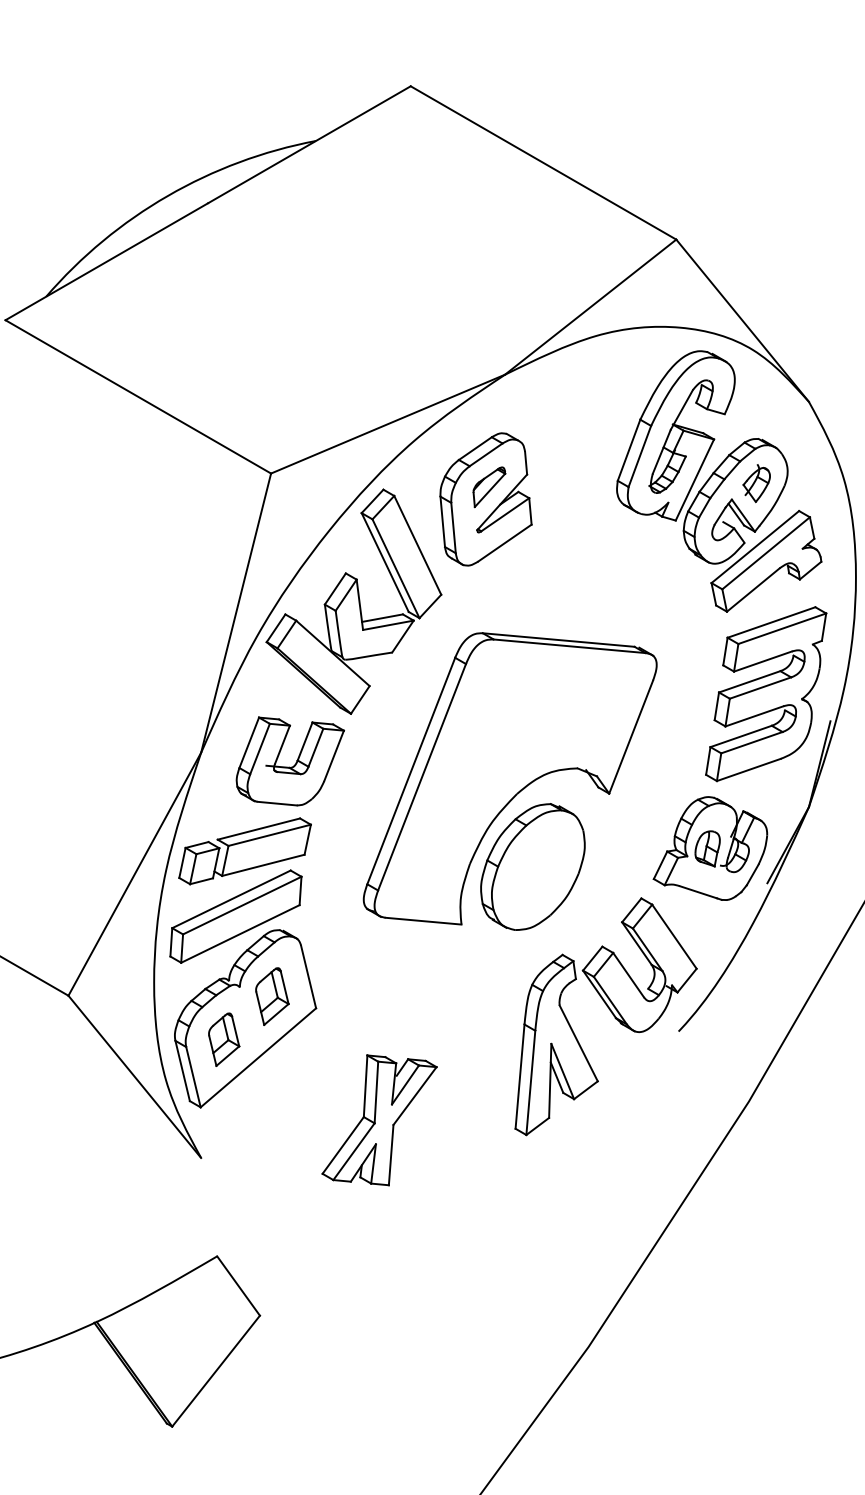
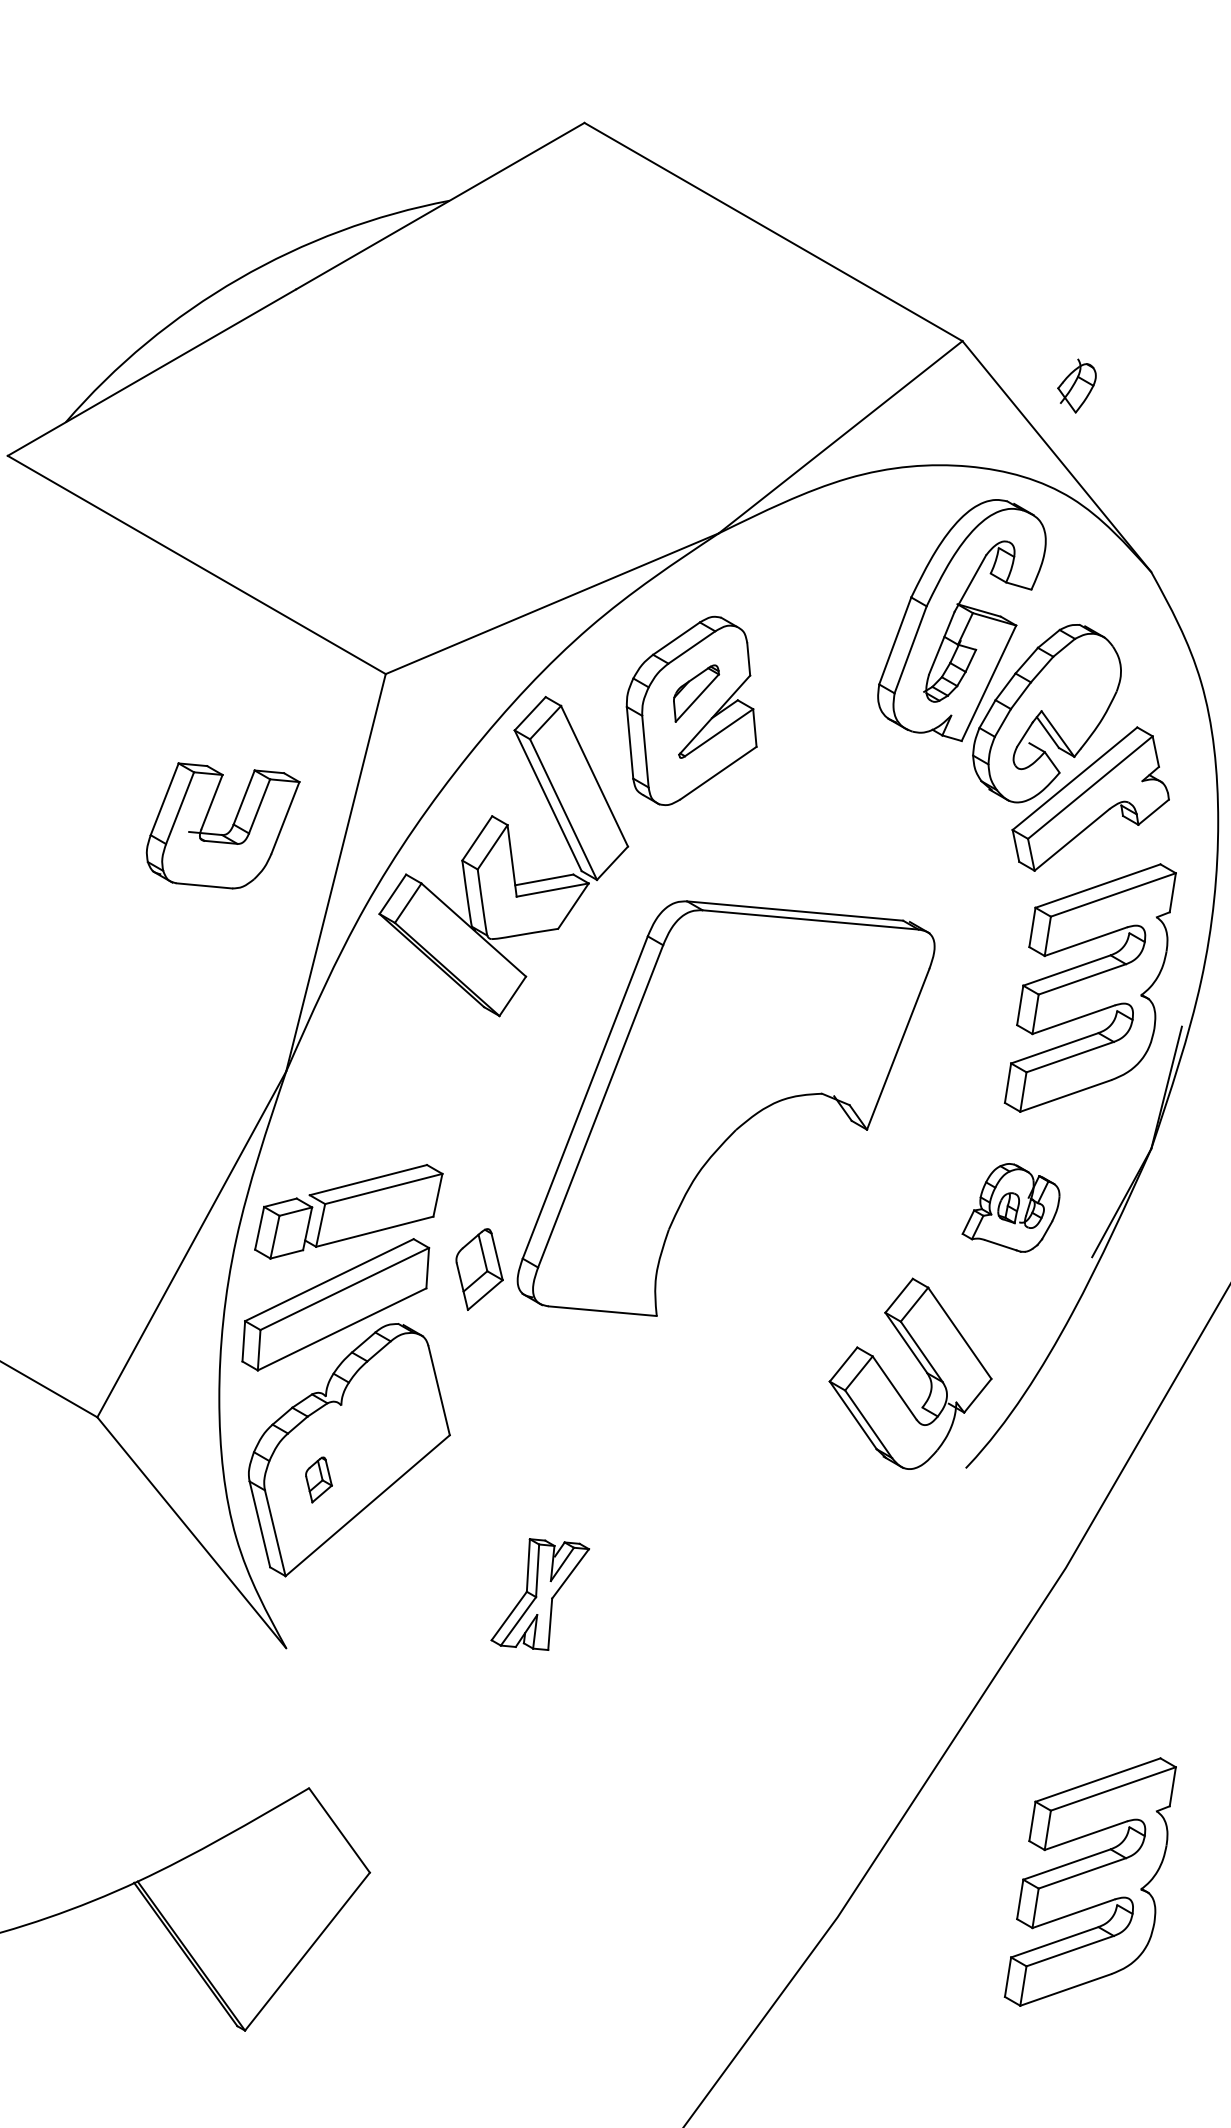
part: (756, 482) -> (1076, 385), moved
part: (291, 766) -> (224, 833), moved
part: (710, 848) -> (1010, 1207), size x0.6
part: (532, 866) -> (758, 1233), removed
part: (272, 996) -> (479, 1269), moved
part: (223, 1039) -> (318, 1479), size x0.6
part: (556, 1045) -> (791, 1487), removed
part: (379, 1120) -> (540, 1594), size x0.6
part: (765, 1321) -> (1089, 1881), added

